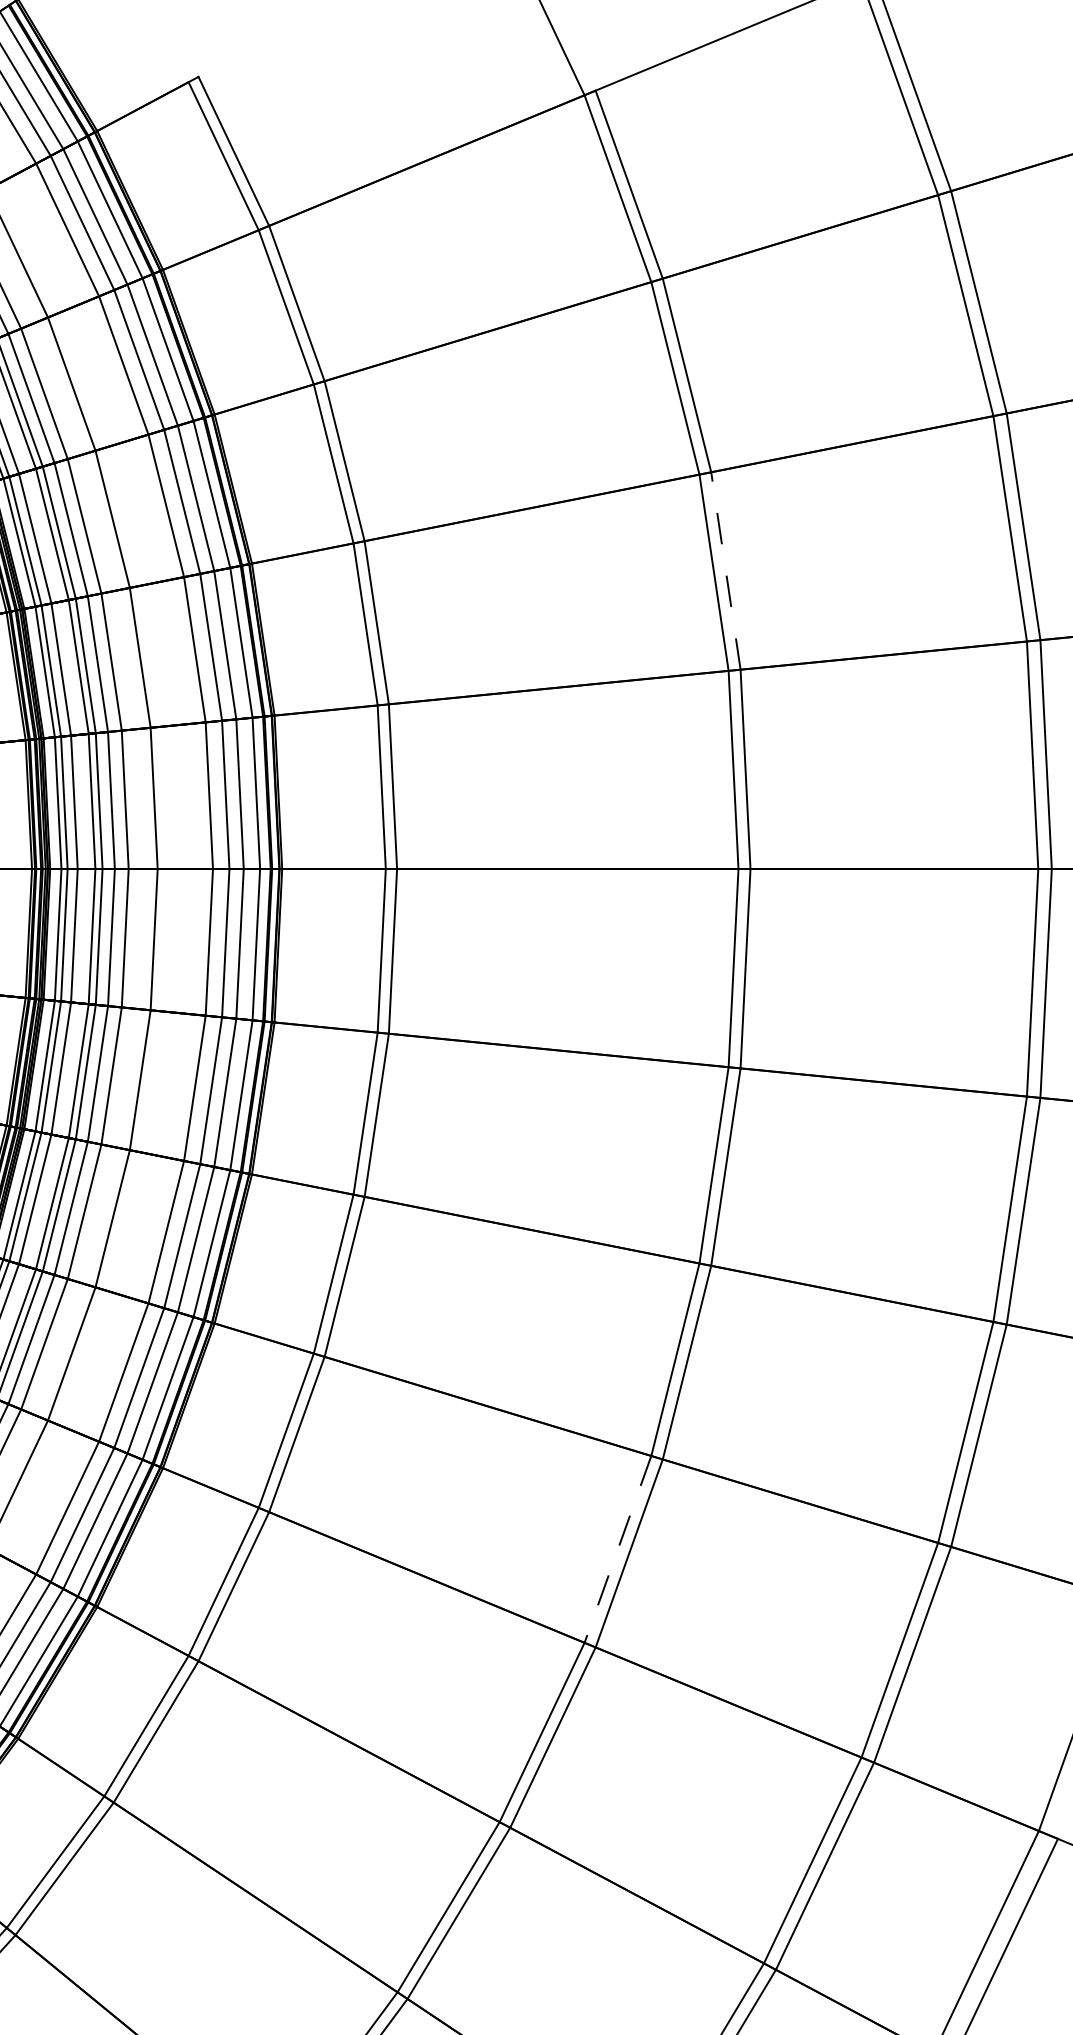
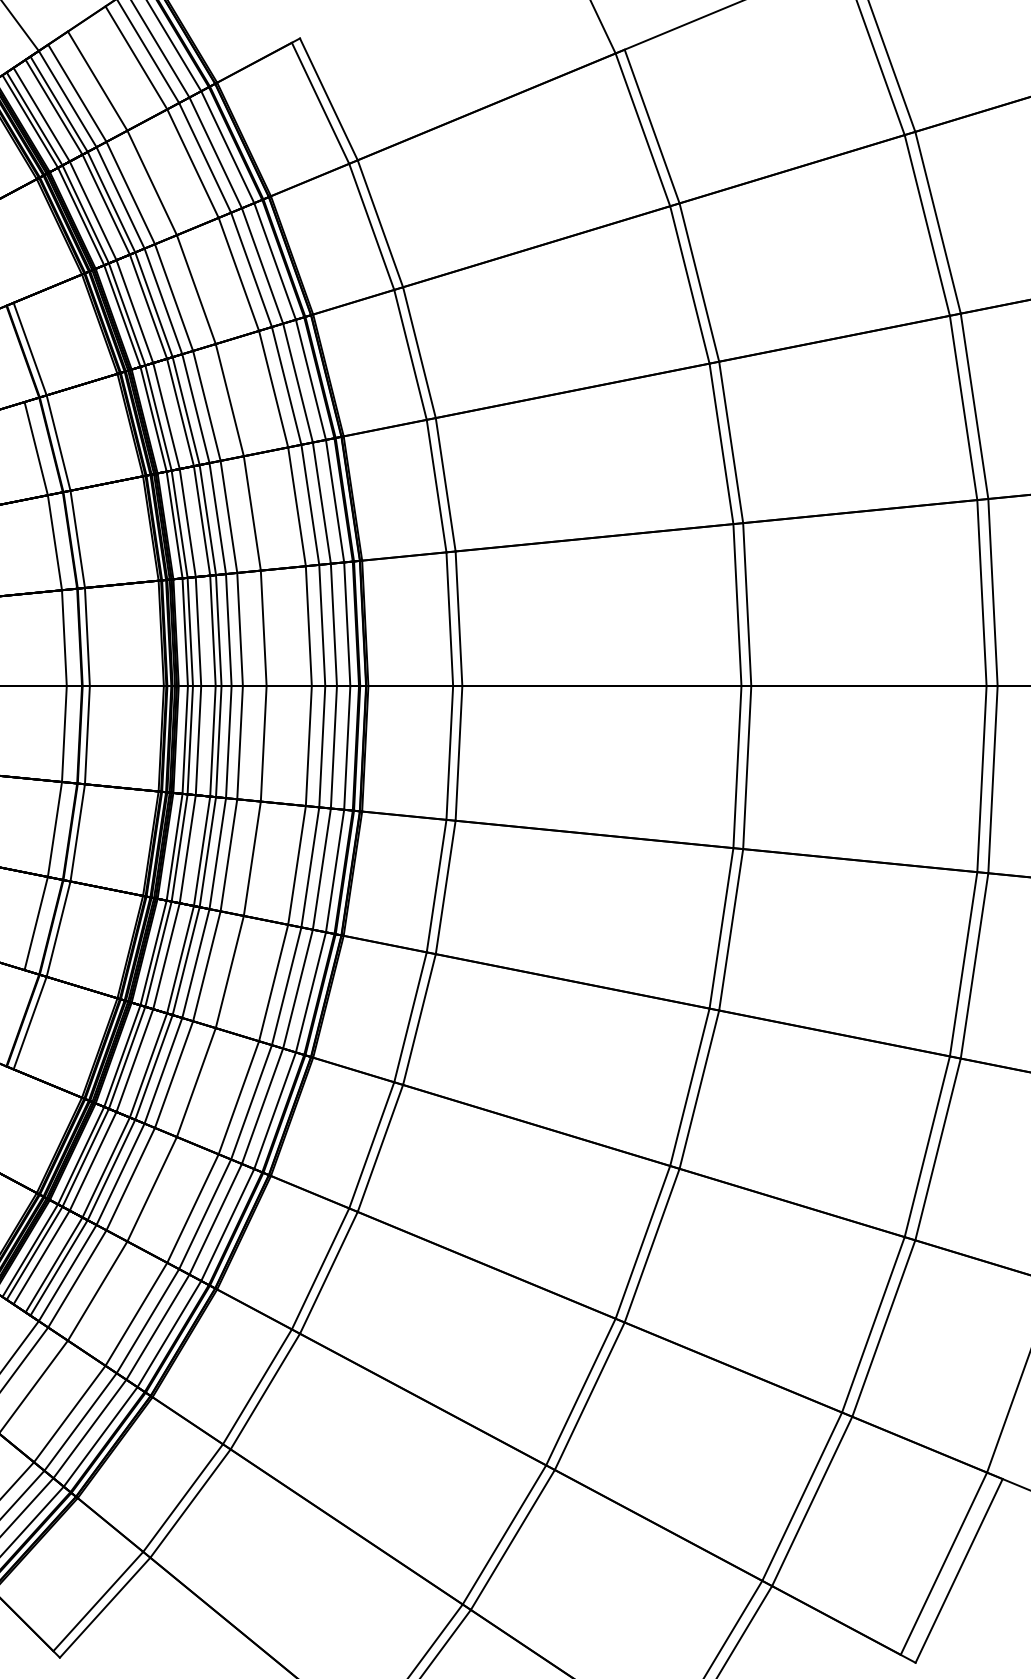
line: (726, 571) -> (731, 442), dashed -> solid
line: (617, 1549) -> (642, 1242), dashed -> solid

